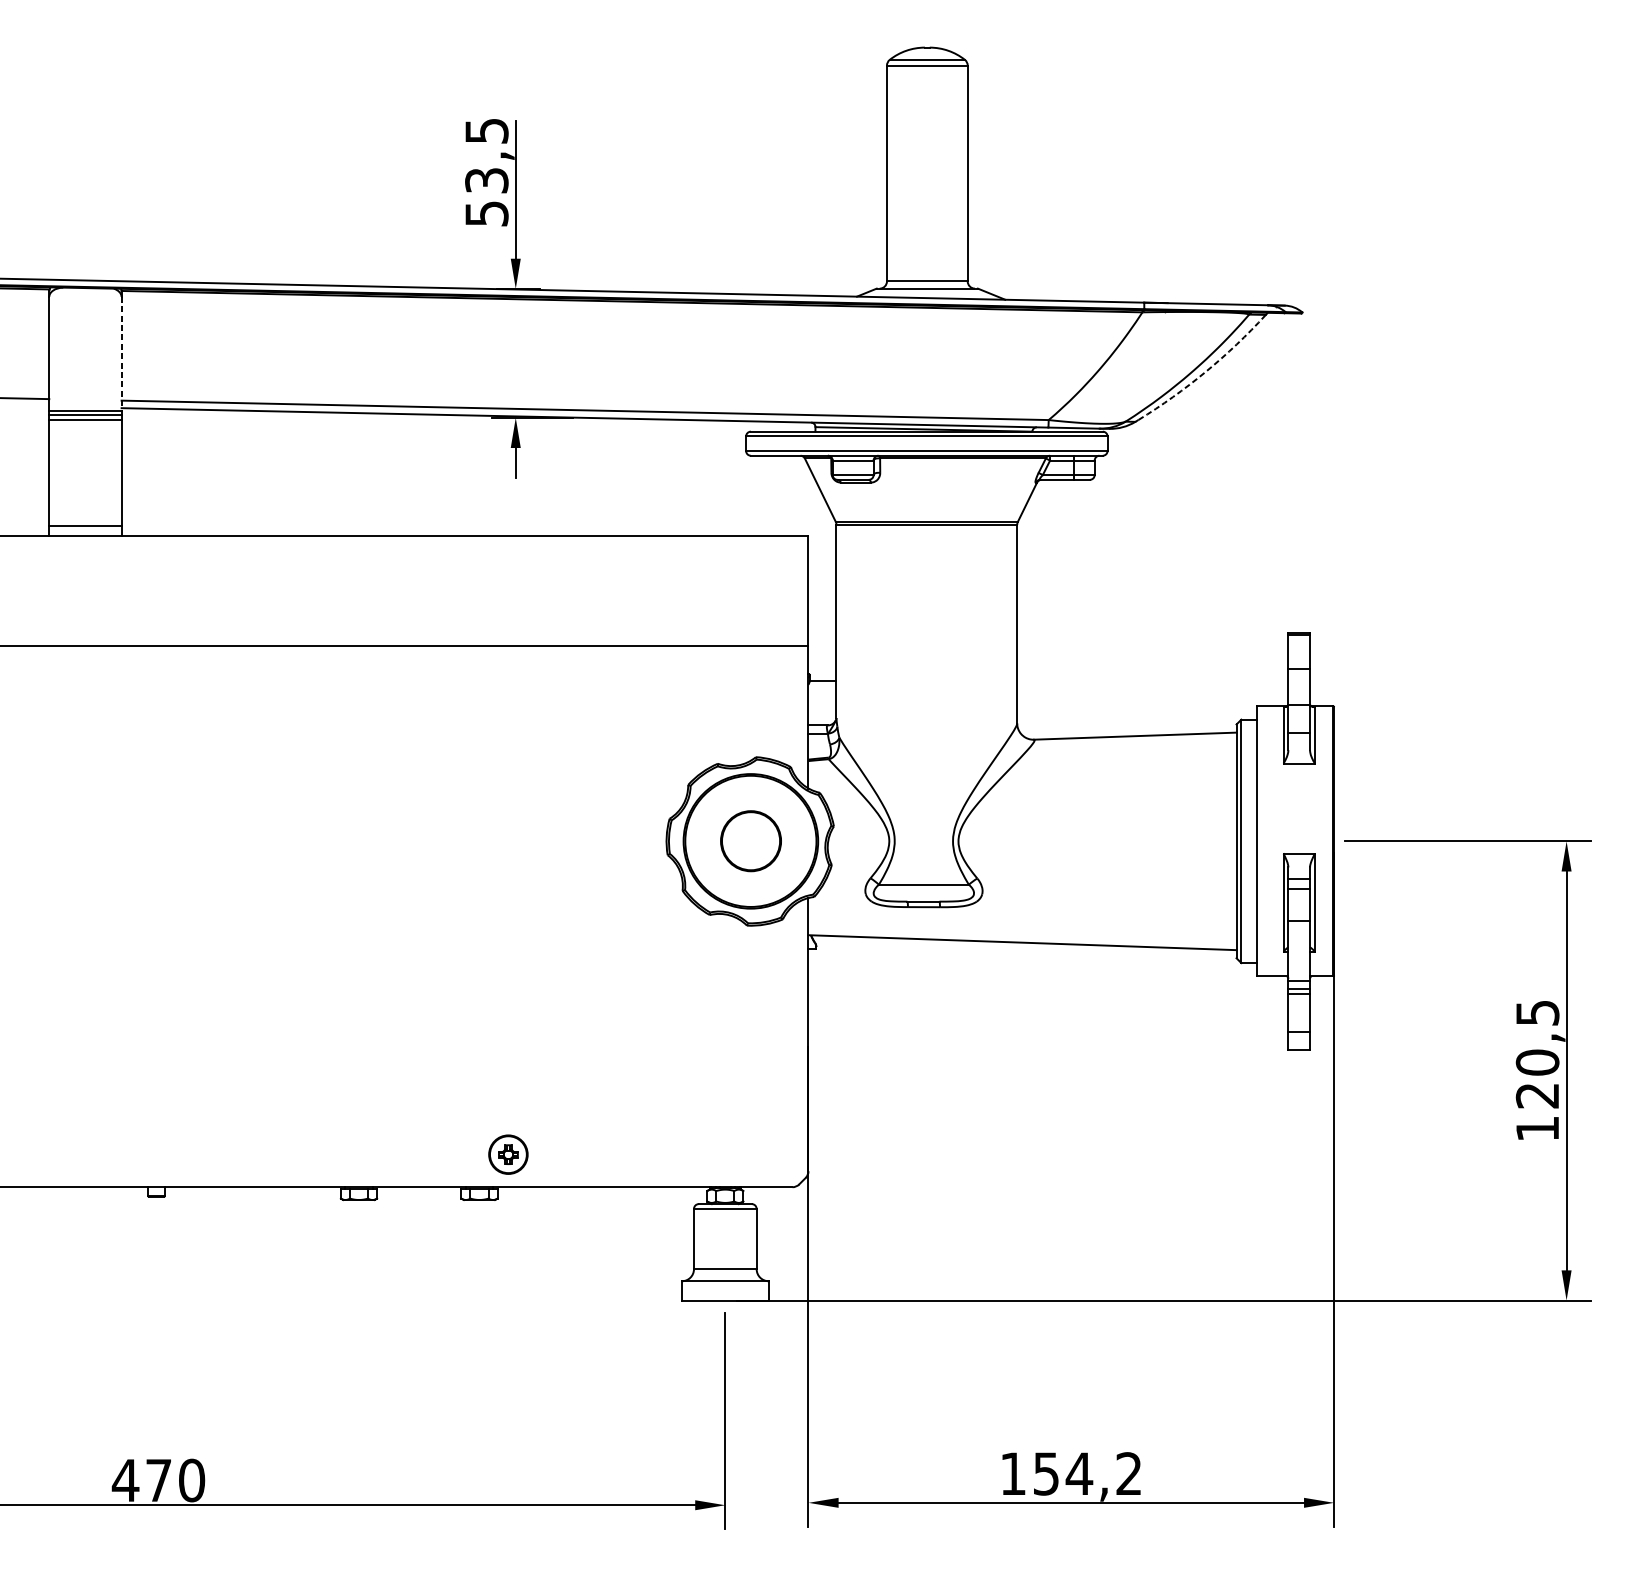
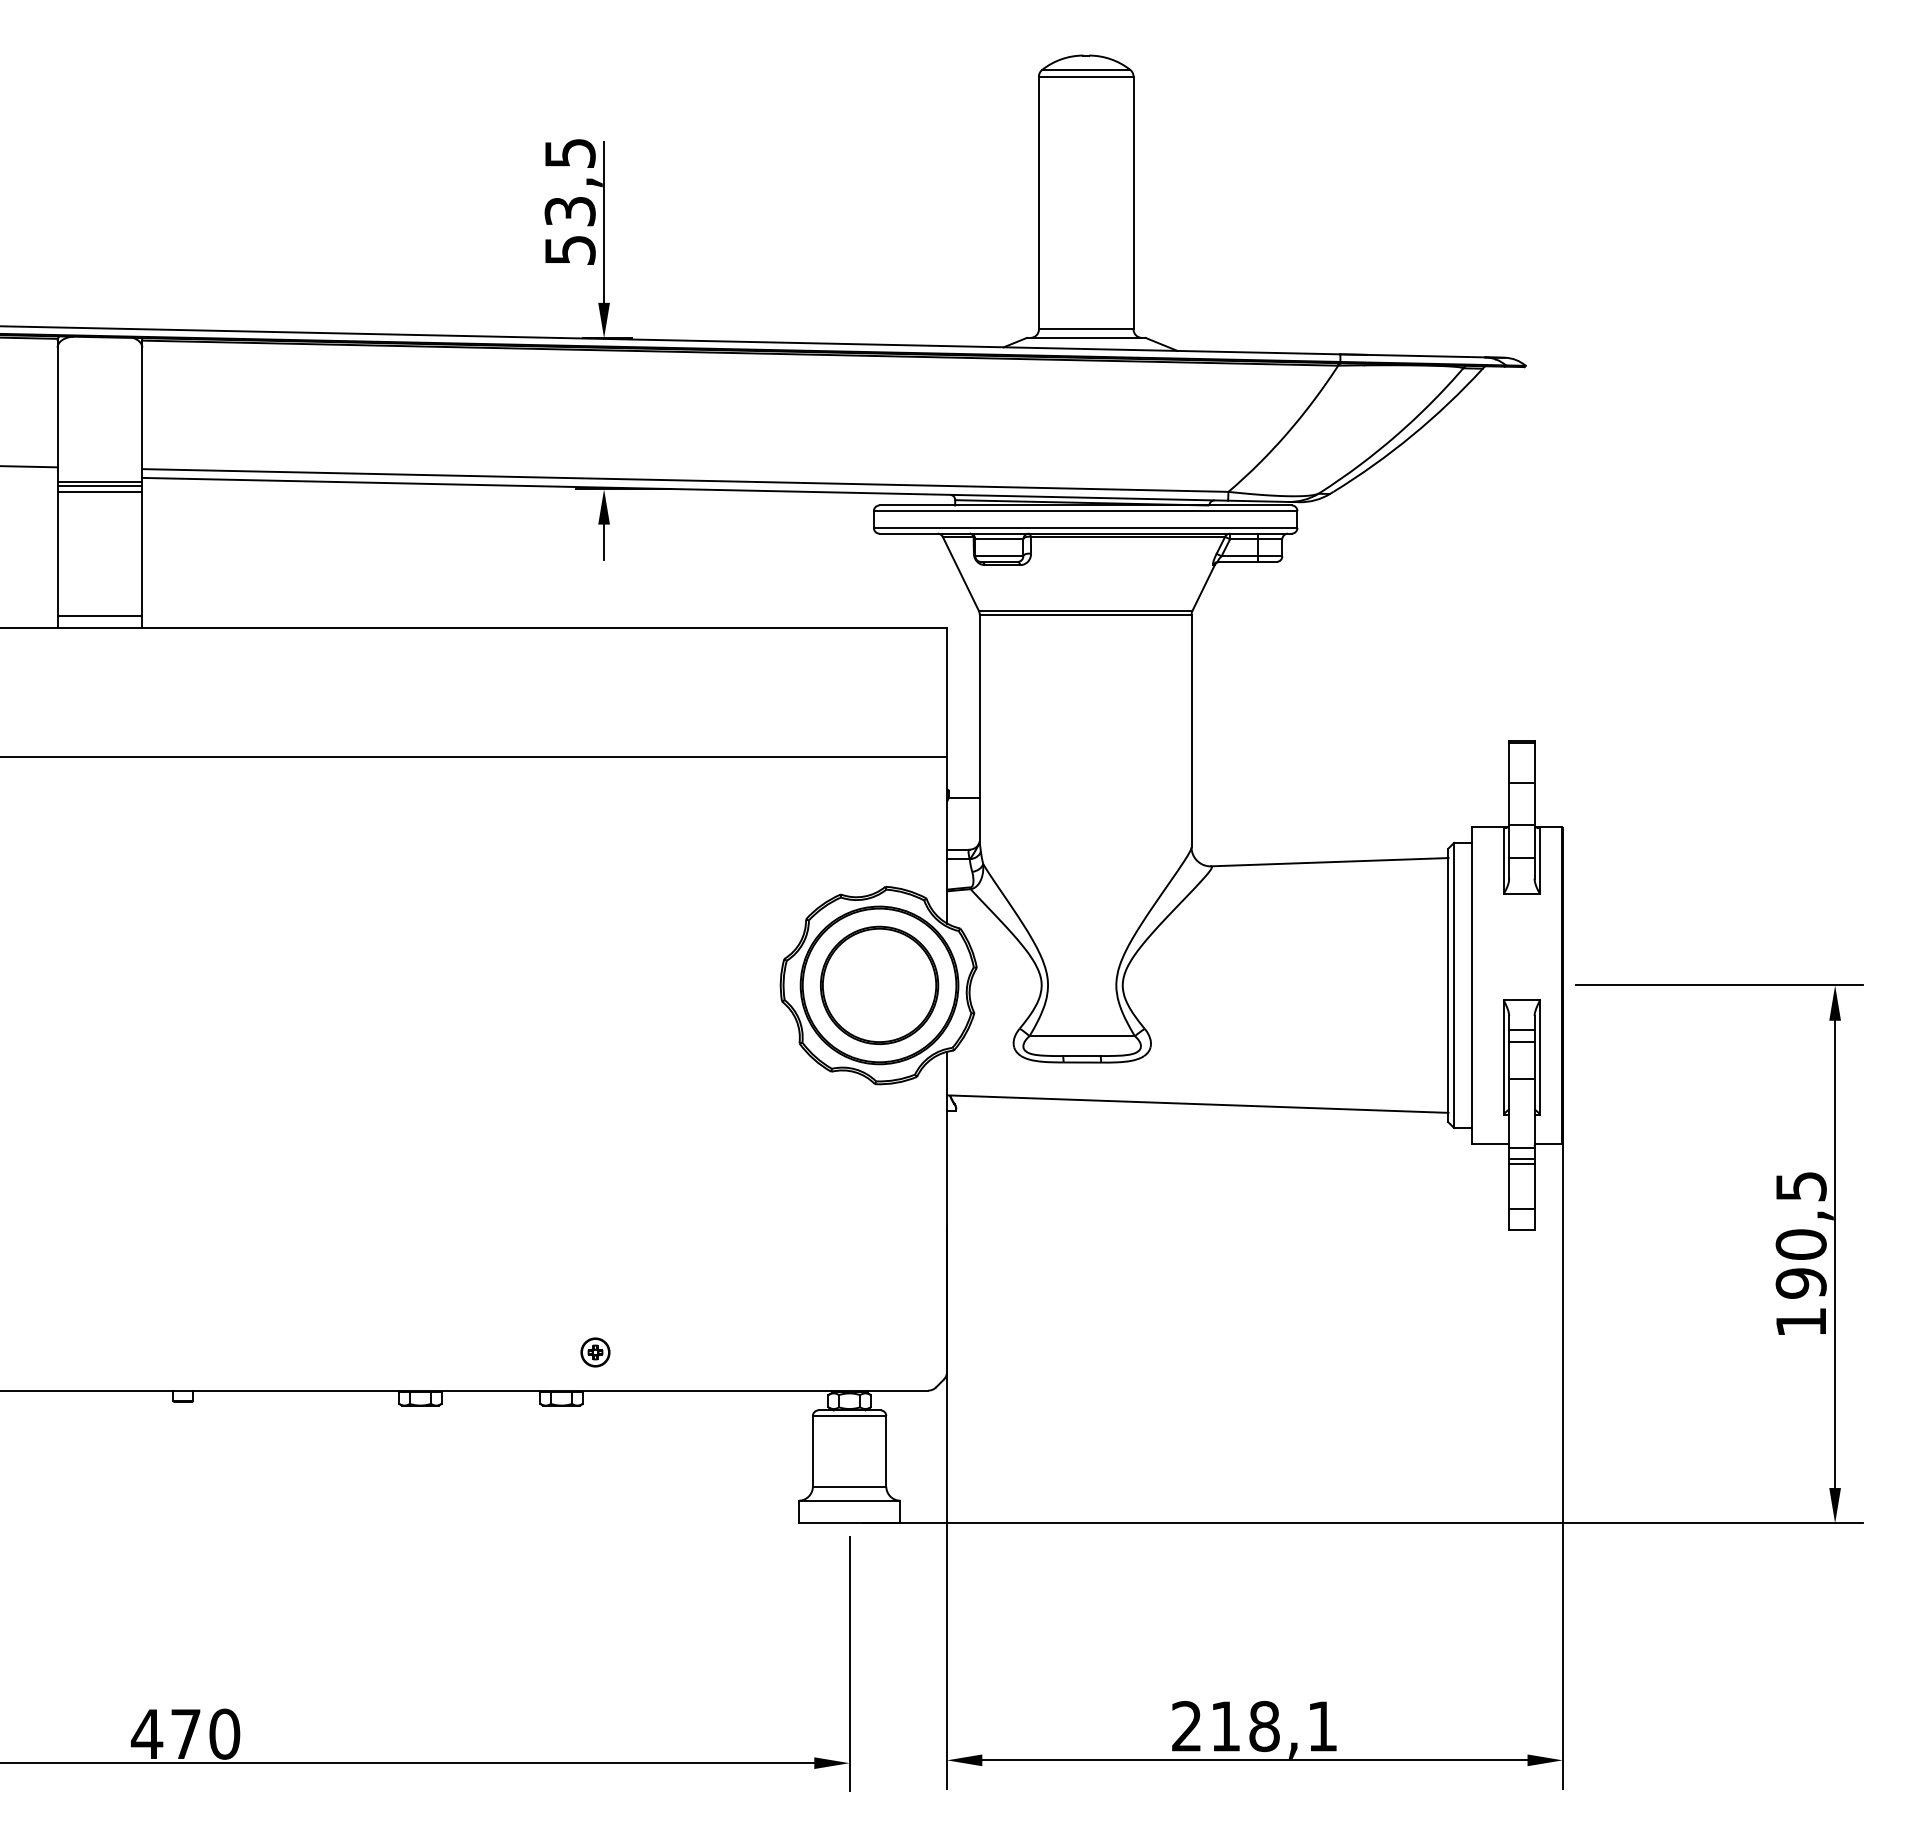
line: (121, 354) -> (142, 415), dashed -> solid
arc: (1205, 371) -> (1412, 435), dashed -> solid
part: (750, 840) -> (879, 984), size x1.67
text: (1537, 1095) -> (1800, 1283), 120,5 -> 190,5
part: (508, 1154) -> (595, 1352), size x0.62
text: (1070, 1473) -> (1254, 1726), 154,2 -> 218,1

